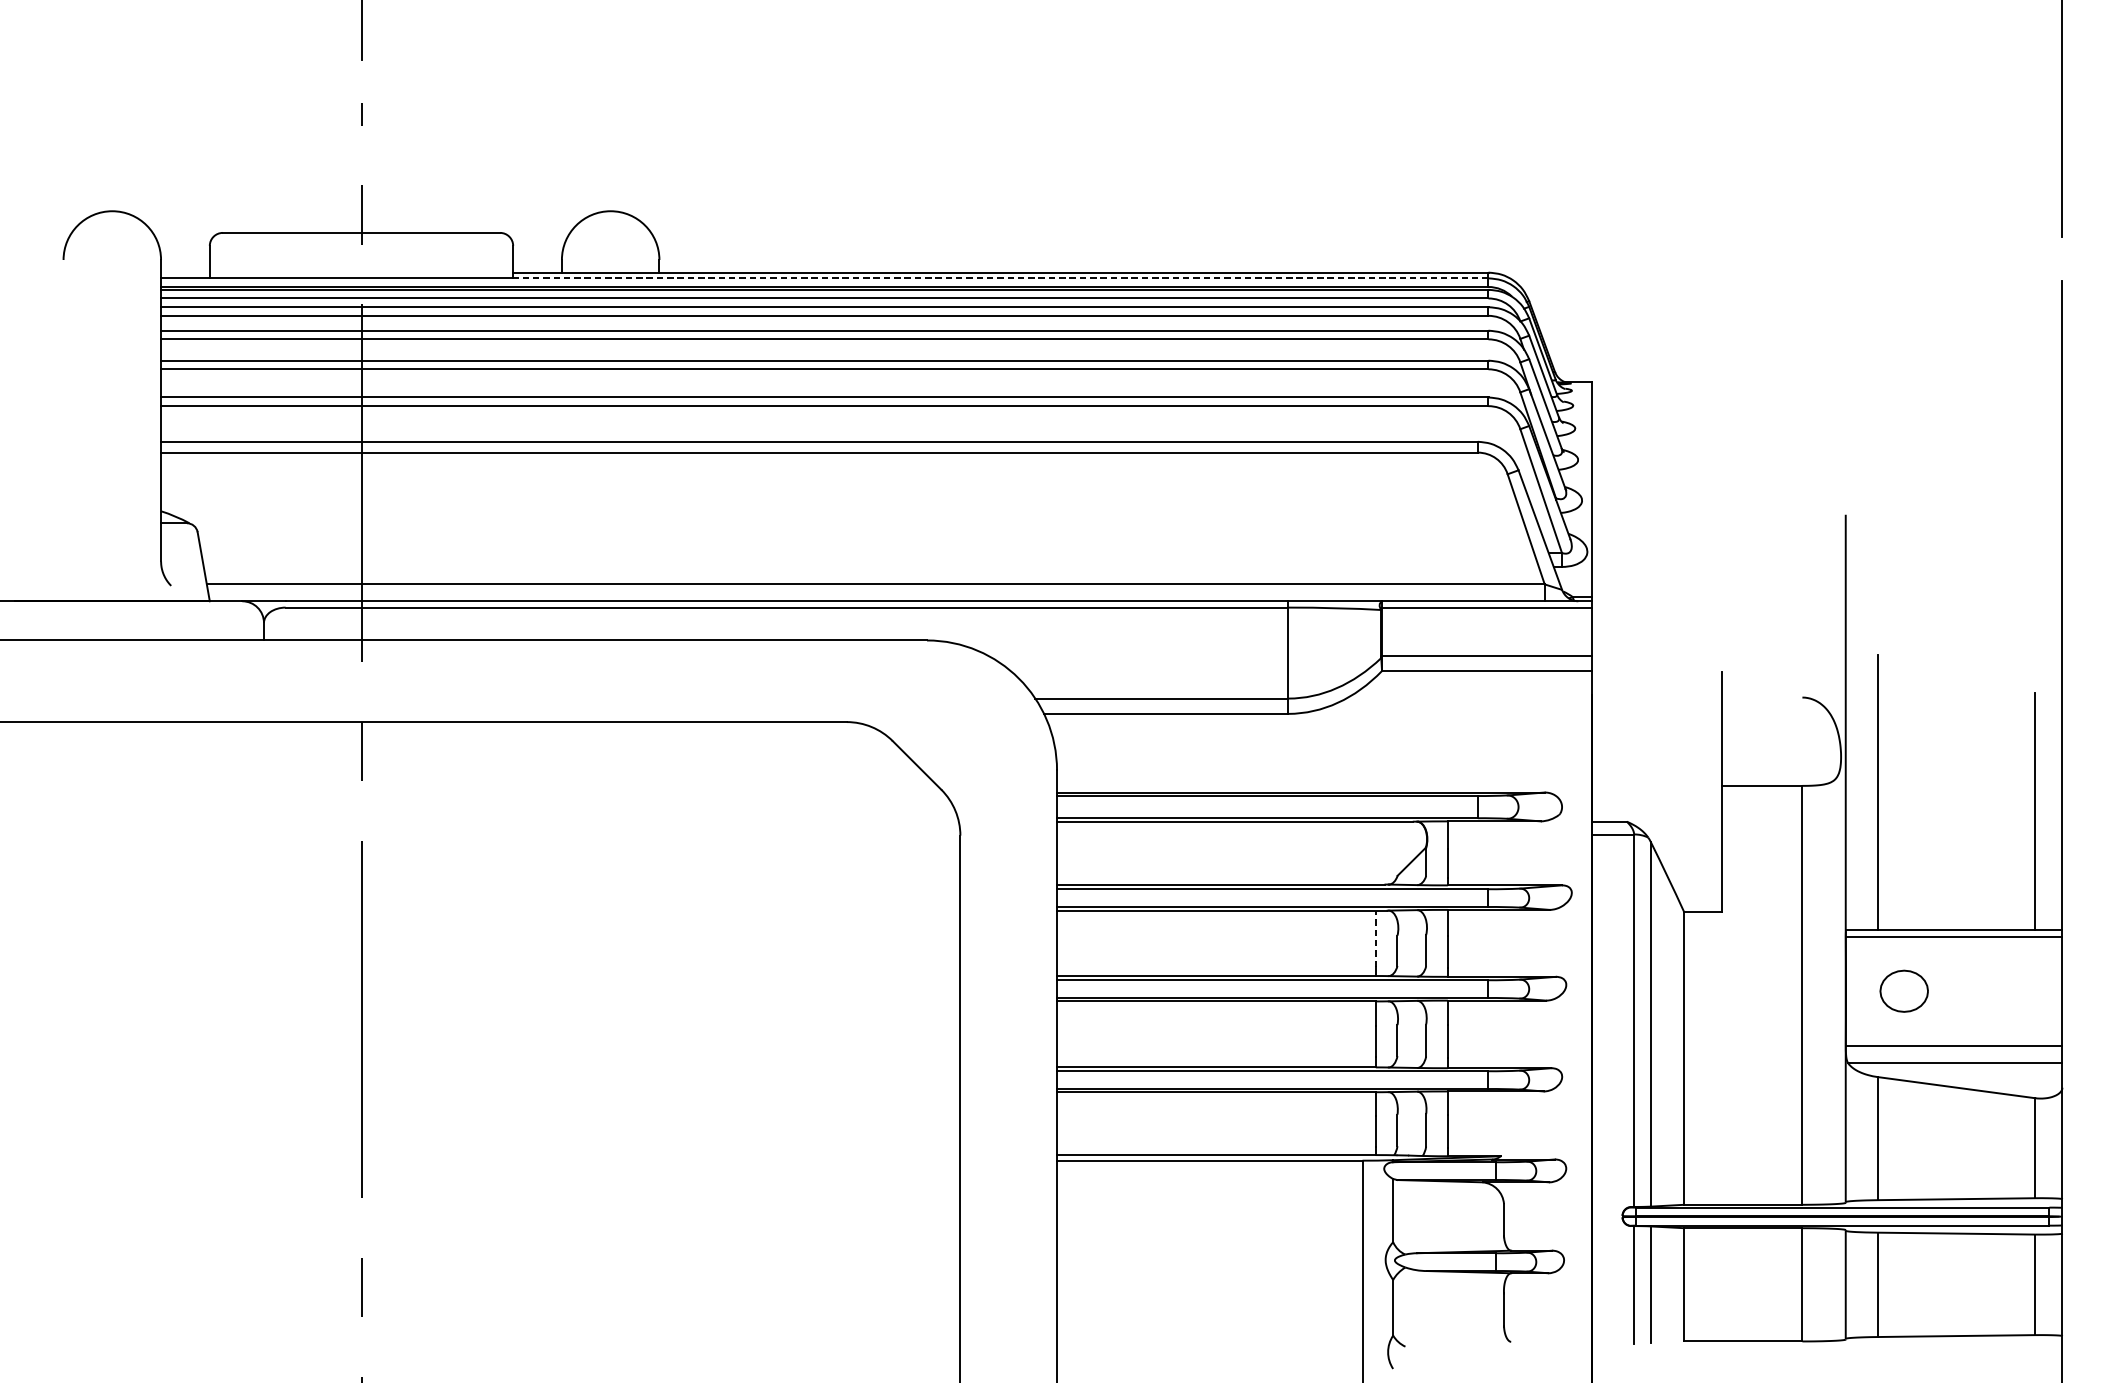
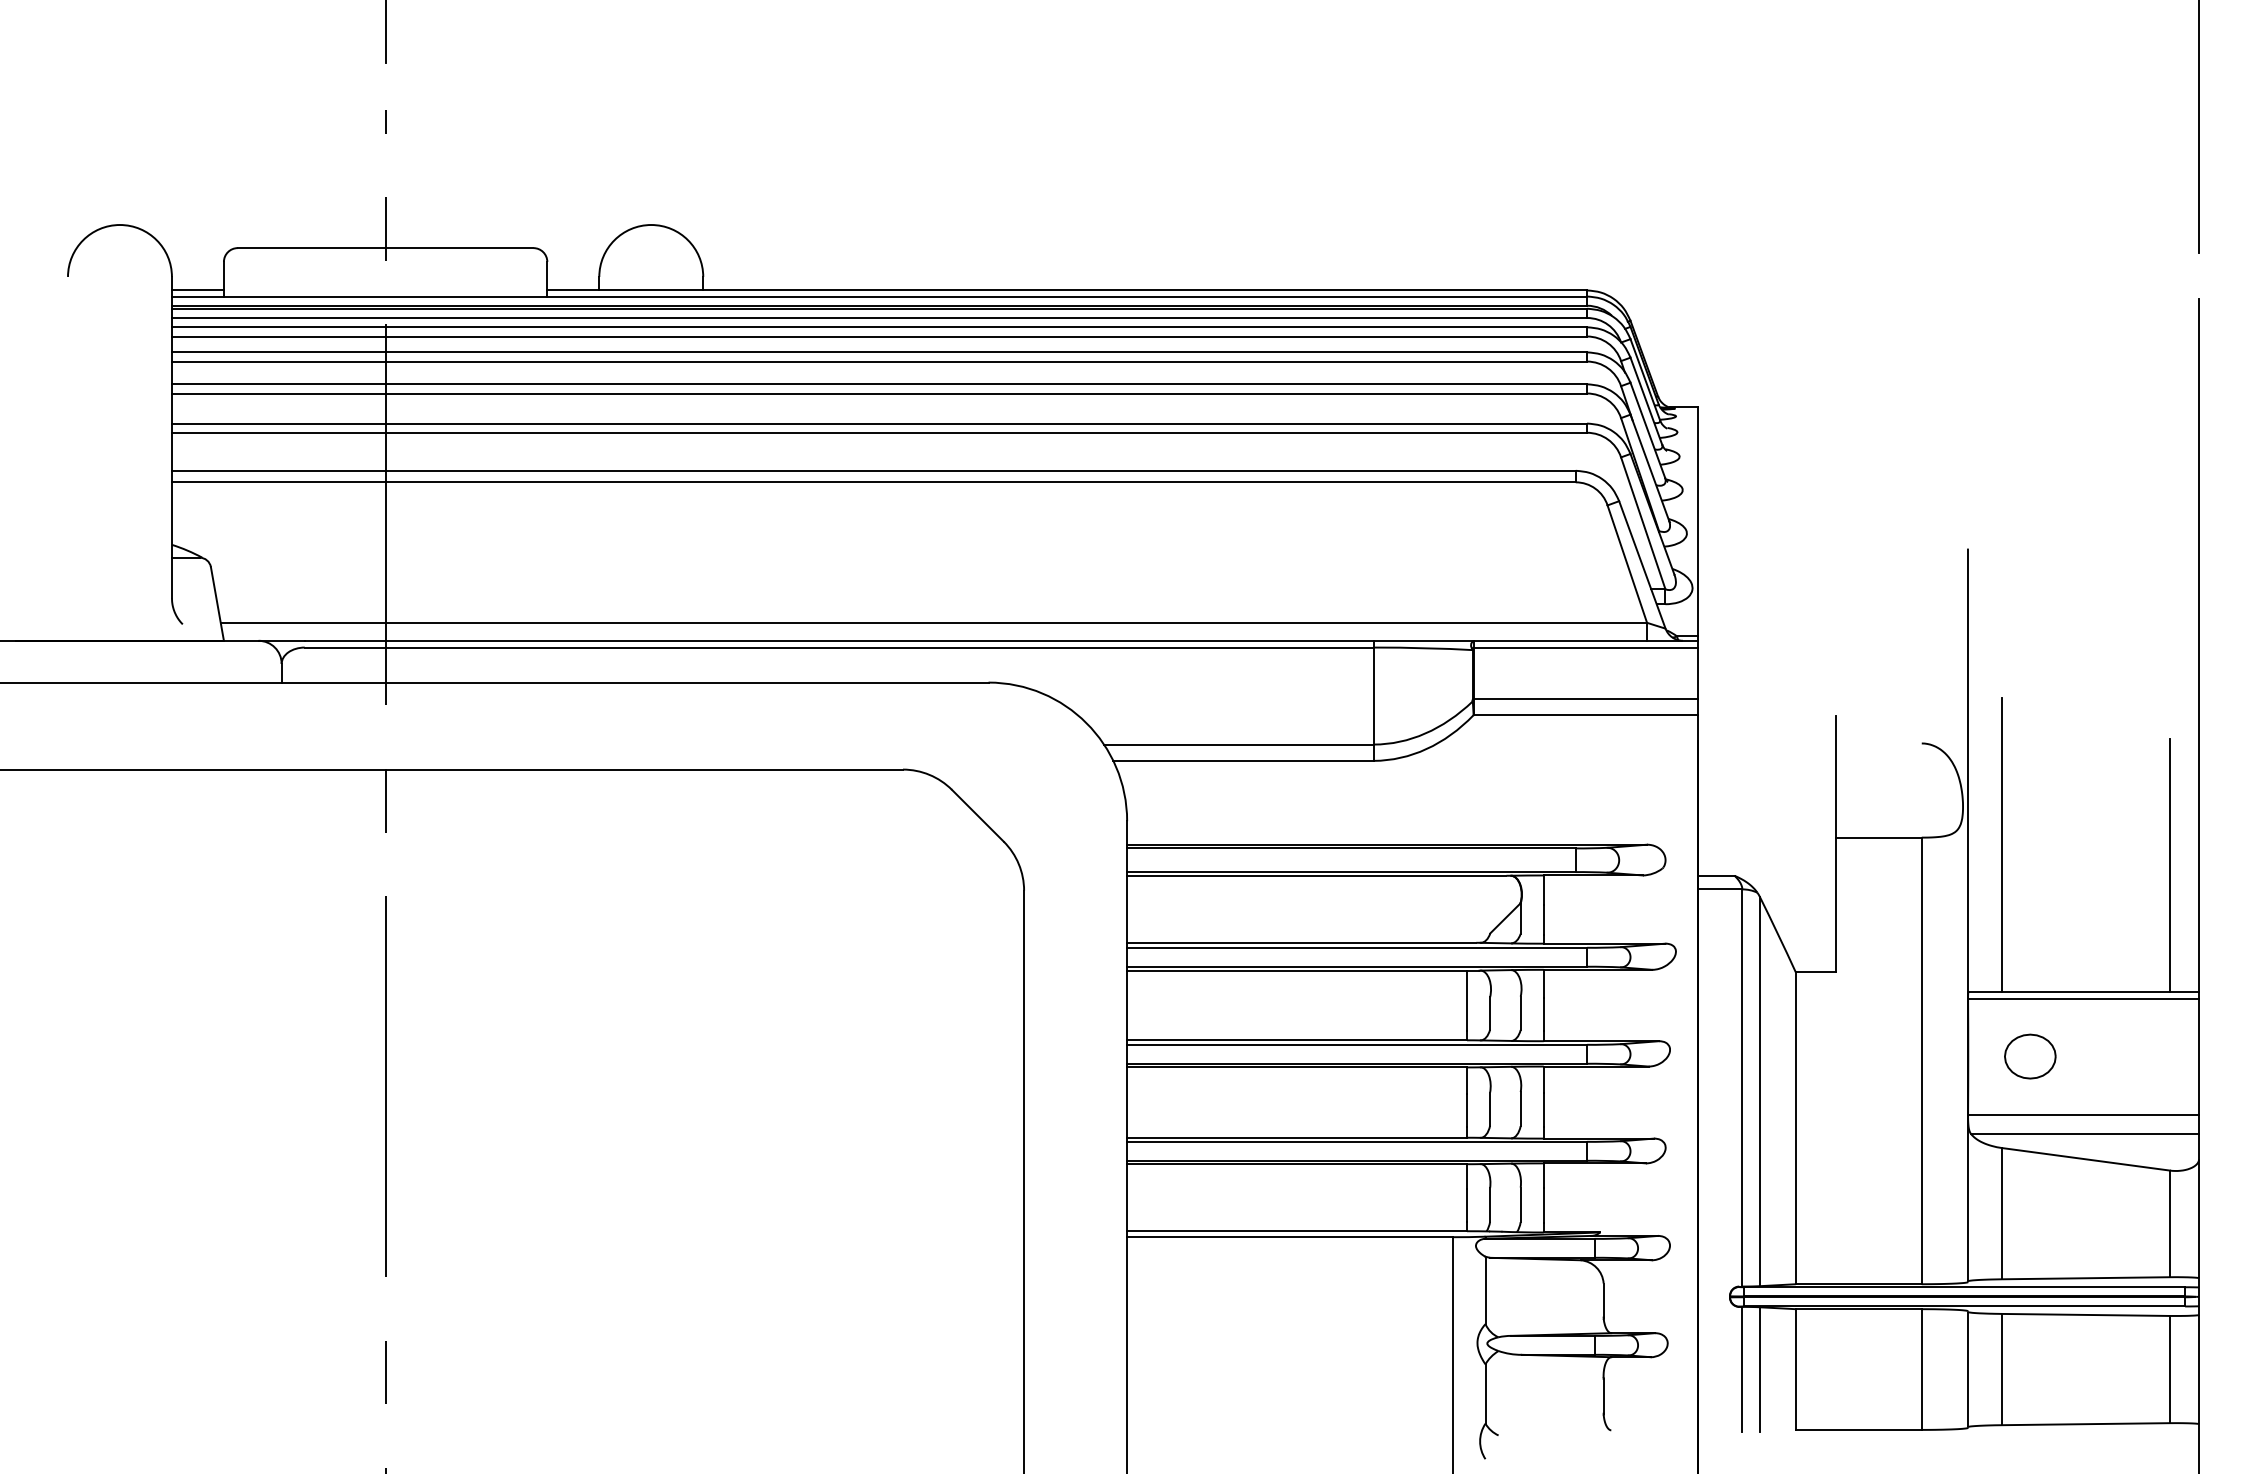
line: (185, 272) -> (197, 290), added
line: (1000, 278) -> (1066, 296), dashed -> solid
line: (1376, 938) -> (1467, 1000), dashed -> solid

